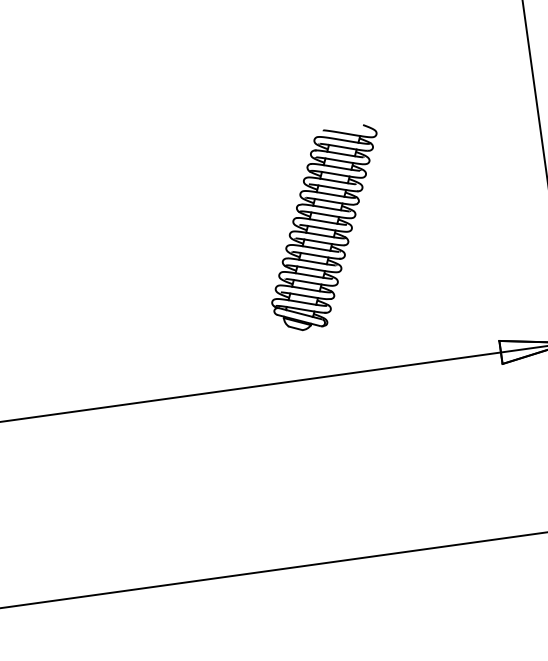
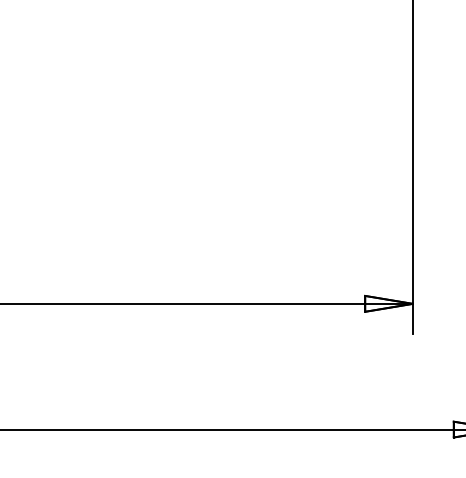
part: (325, 228) -> (258, 203), removed

